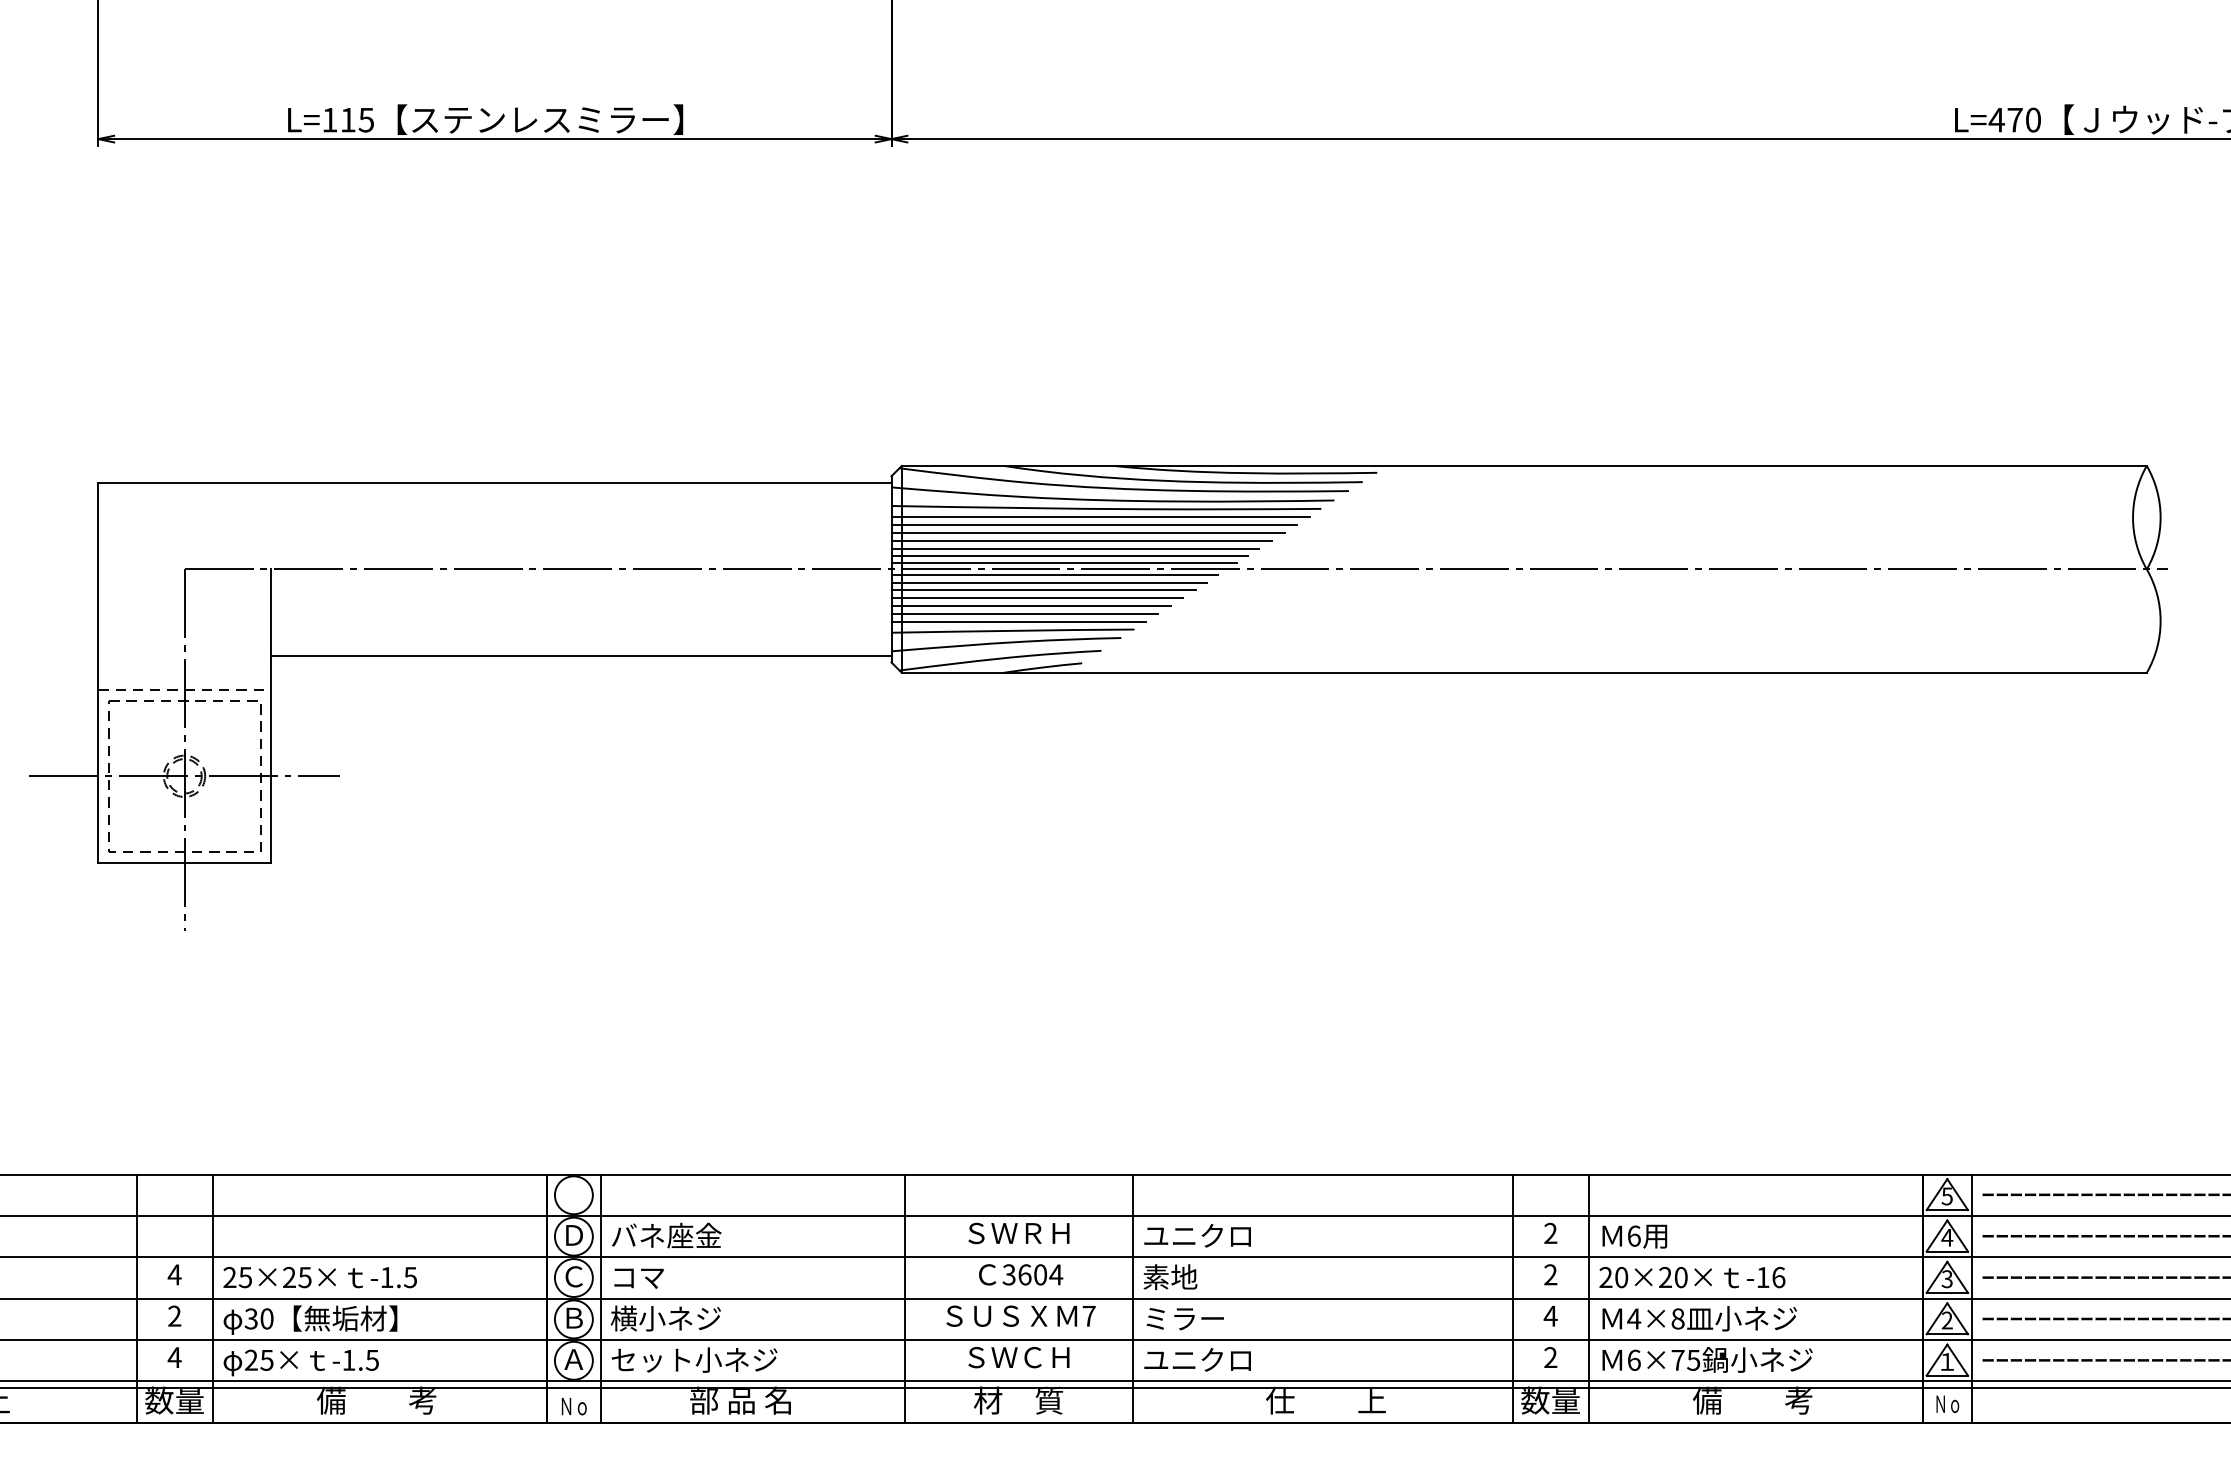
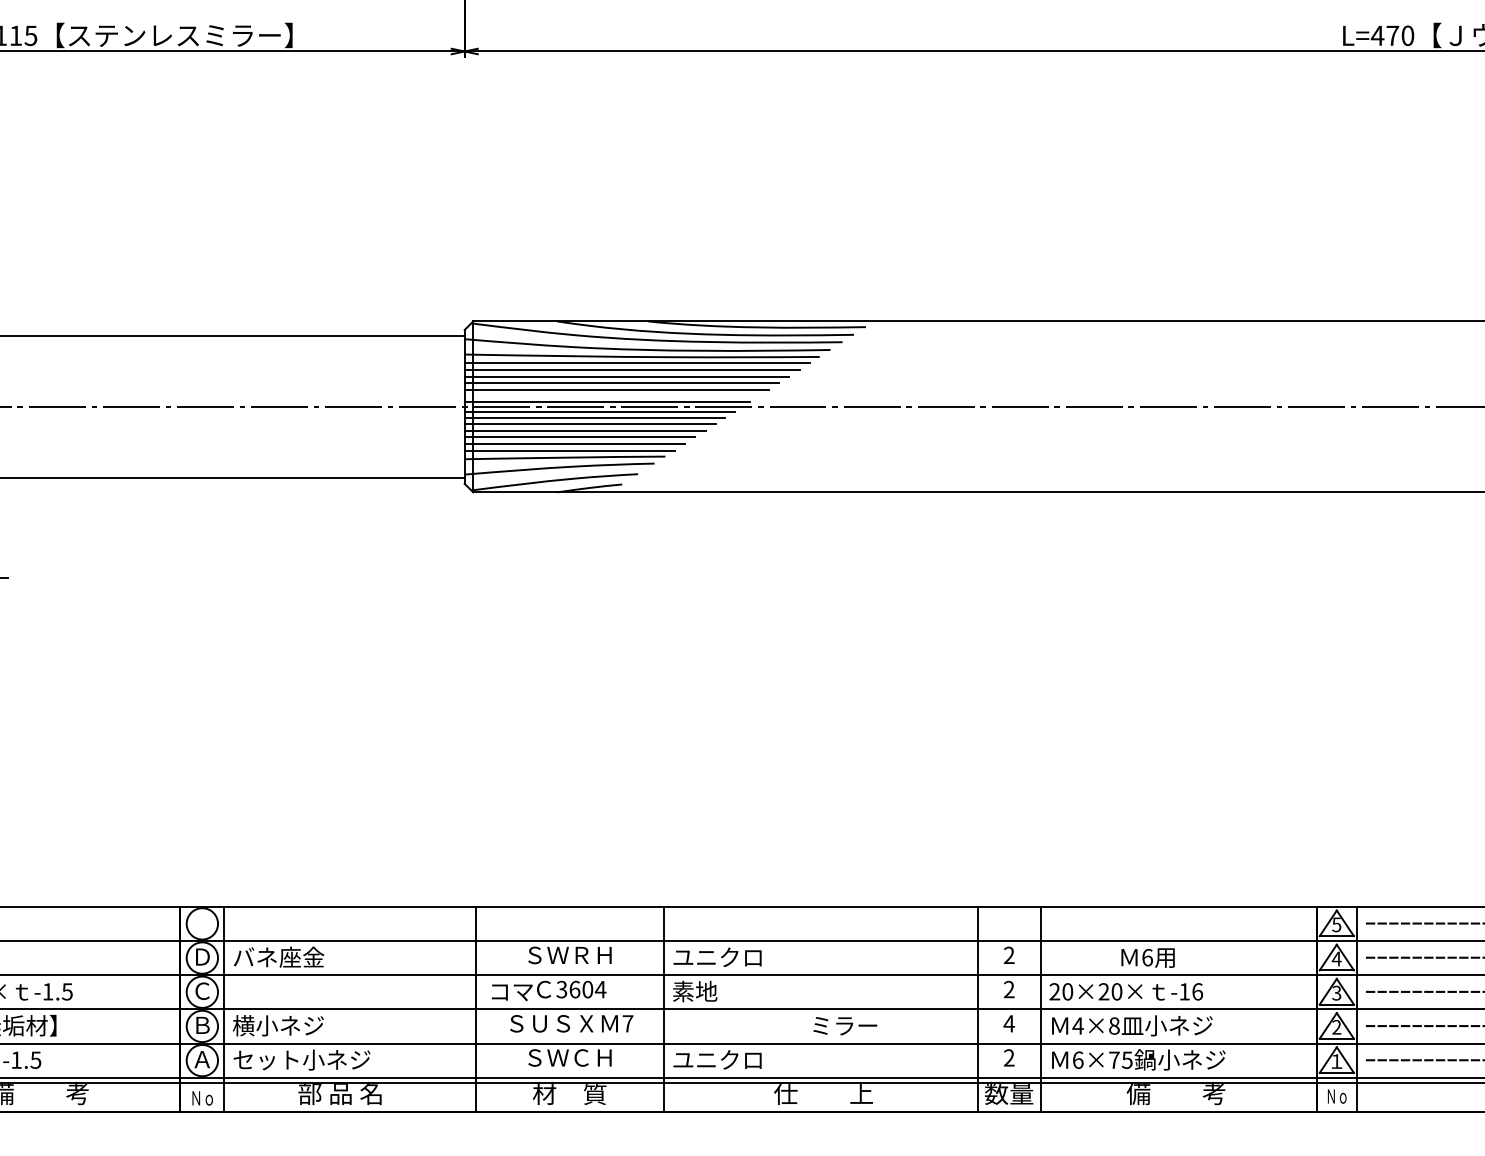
line: (1069, 556) -> (611, 396), removed
text: (1634, 1236) -> (1147, 957), moved
text: (638, 1278) -> (511, 992), moved
text: (1184, 1319) -> (844, 1026), moved

